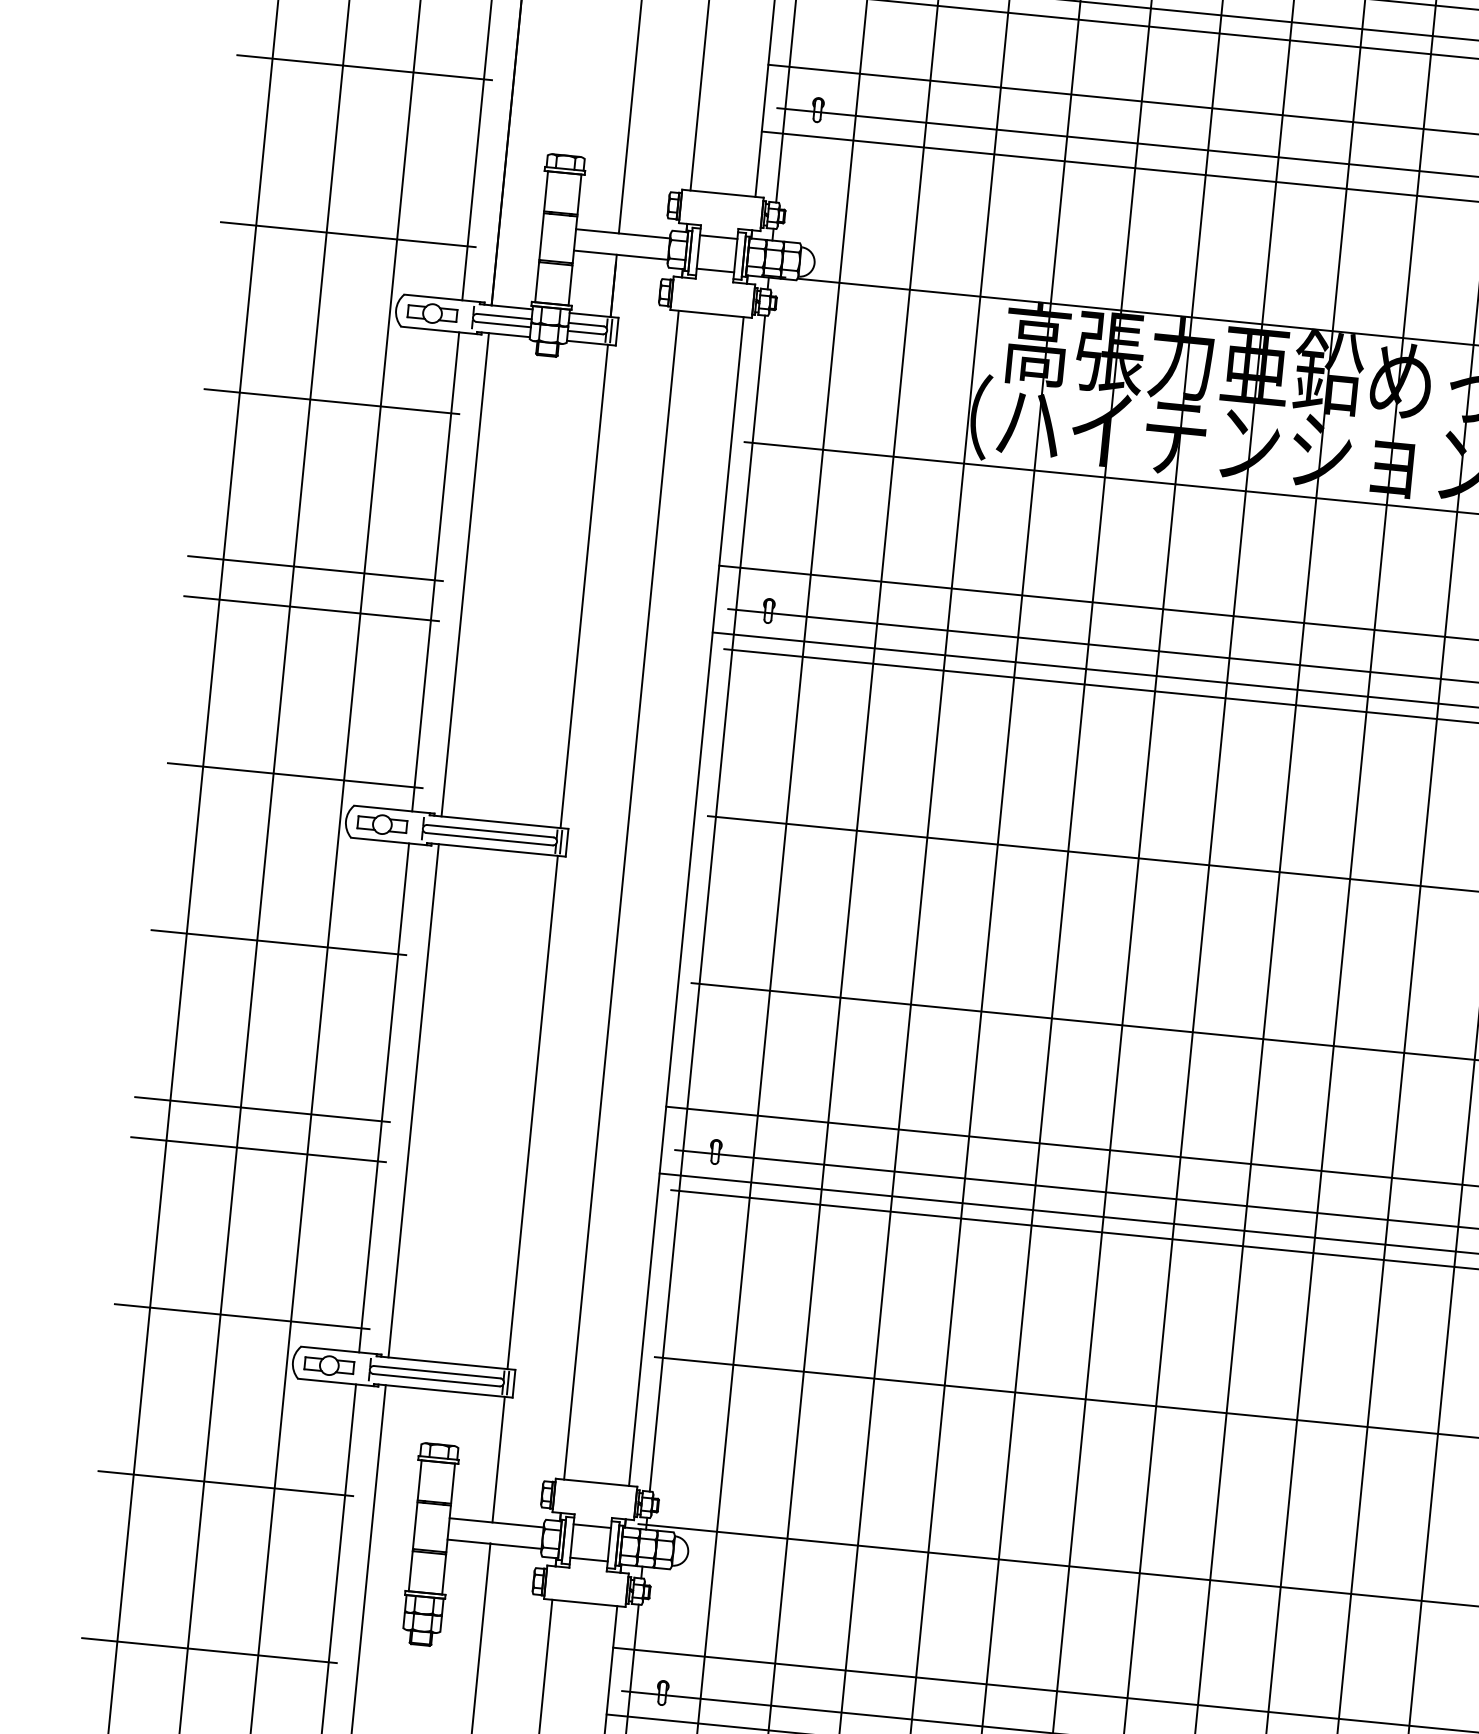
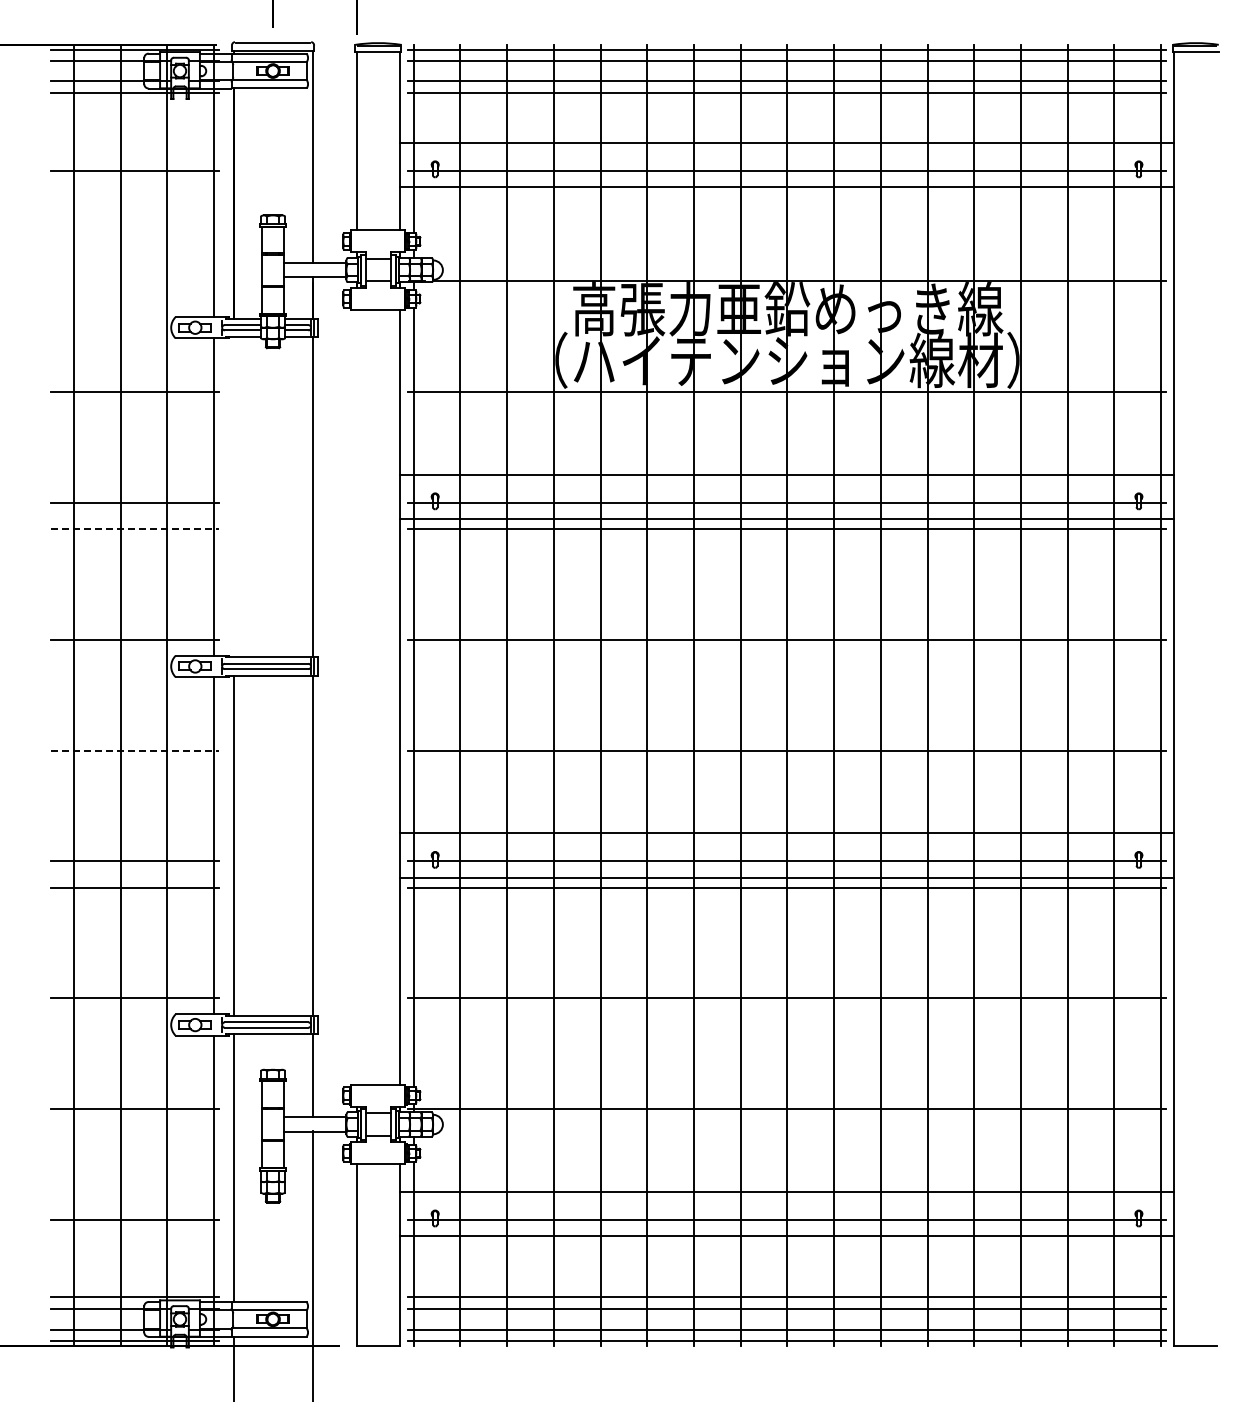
line: (347, 234) -> (134, 281), removed
line: (465, 573) -> (233, 496), removed
line: (312, 609) -> (135, 529), solid -> dashed
line: (621, 895) -> (356, 697), removed
line: (279, 942) -> (135, 750), solid -> dashed

